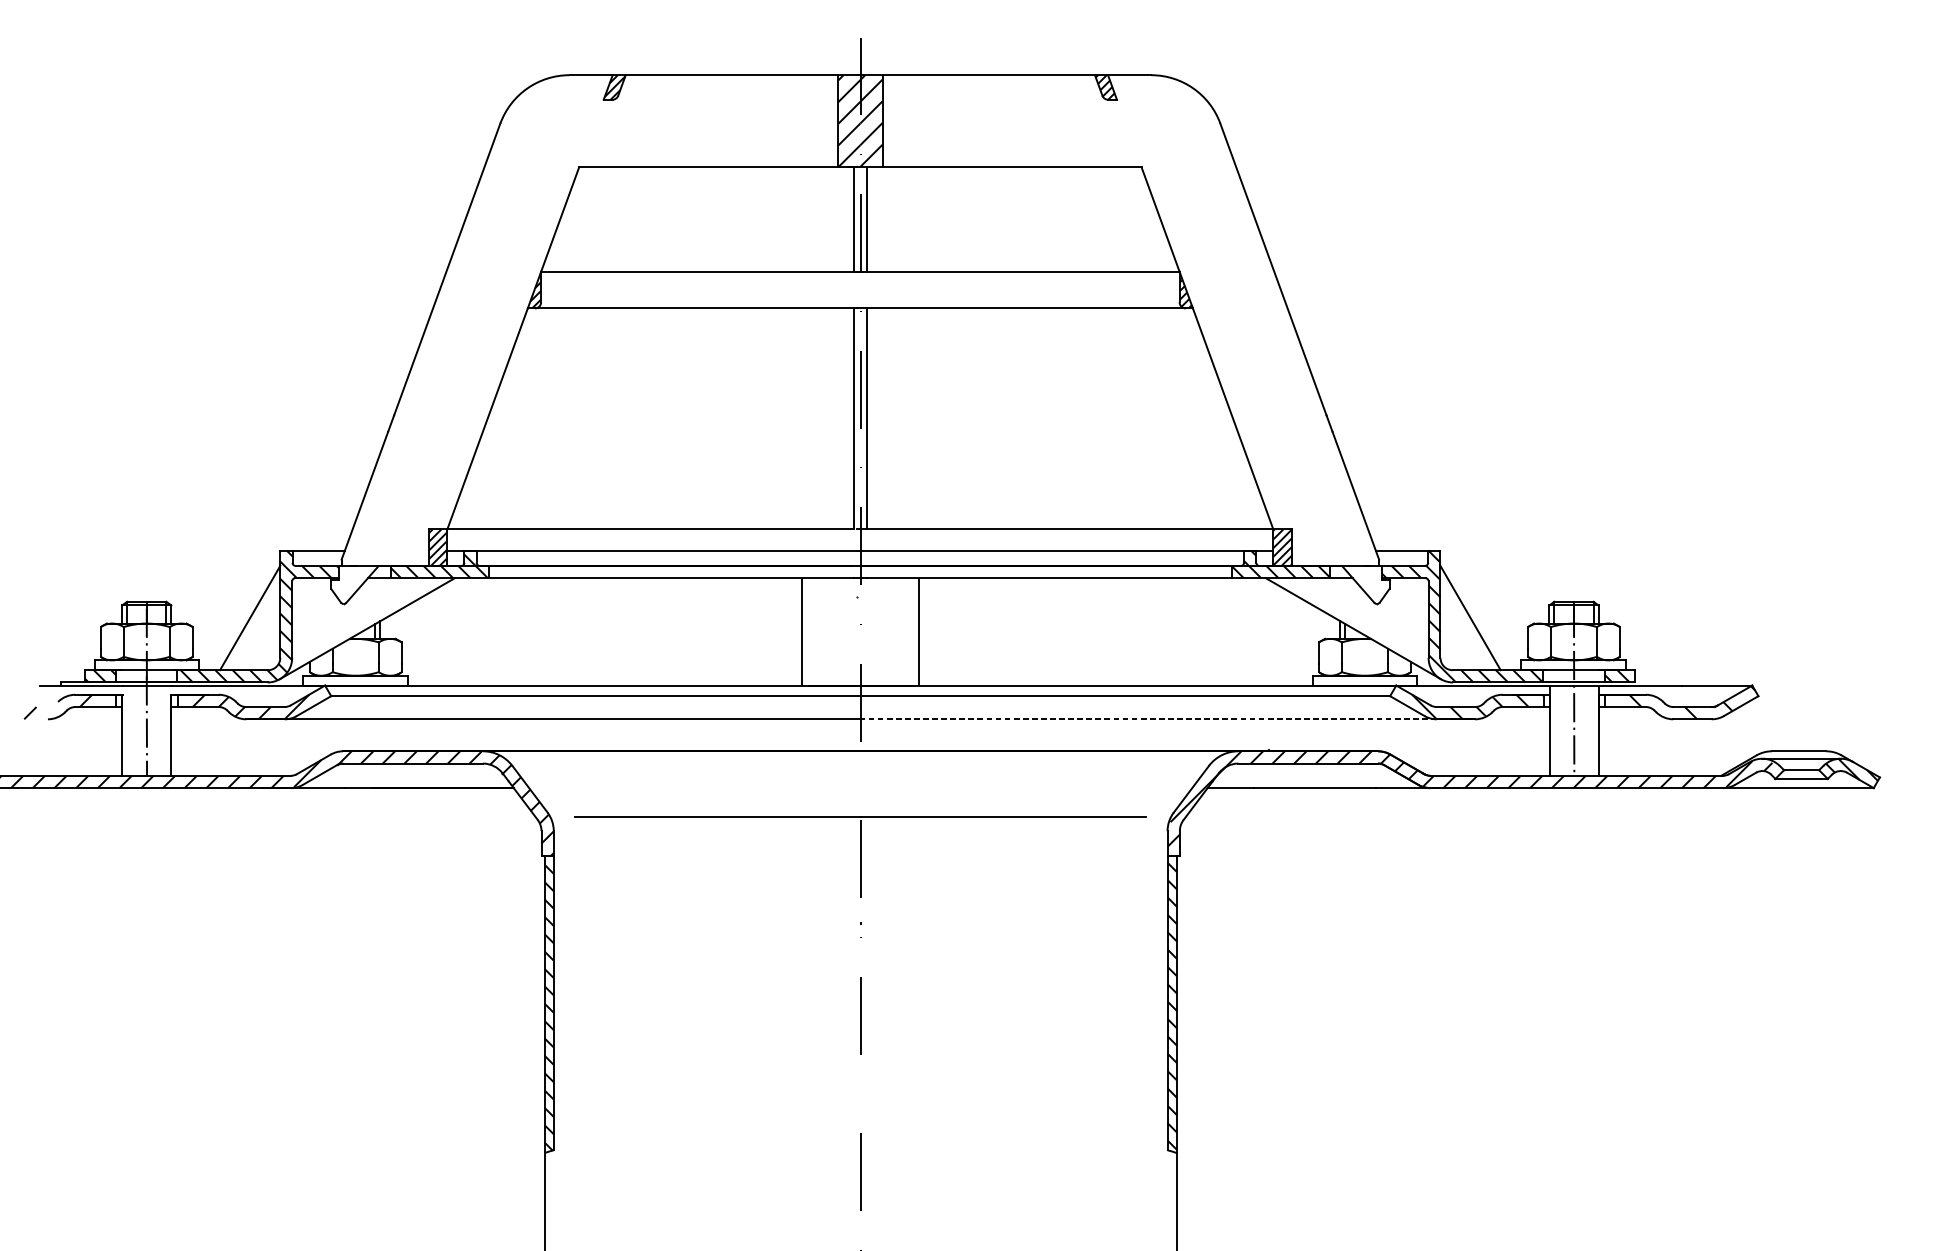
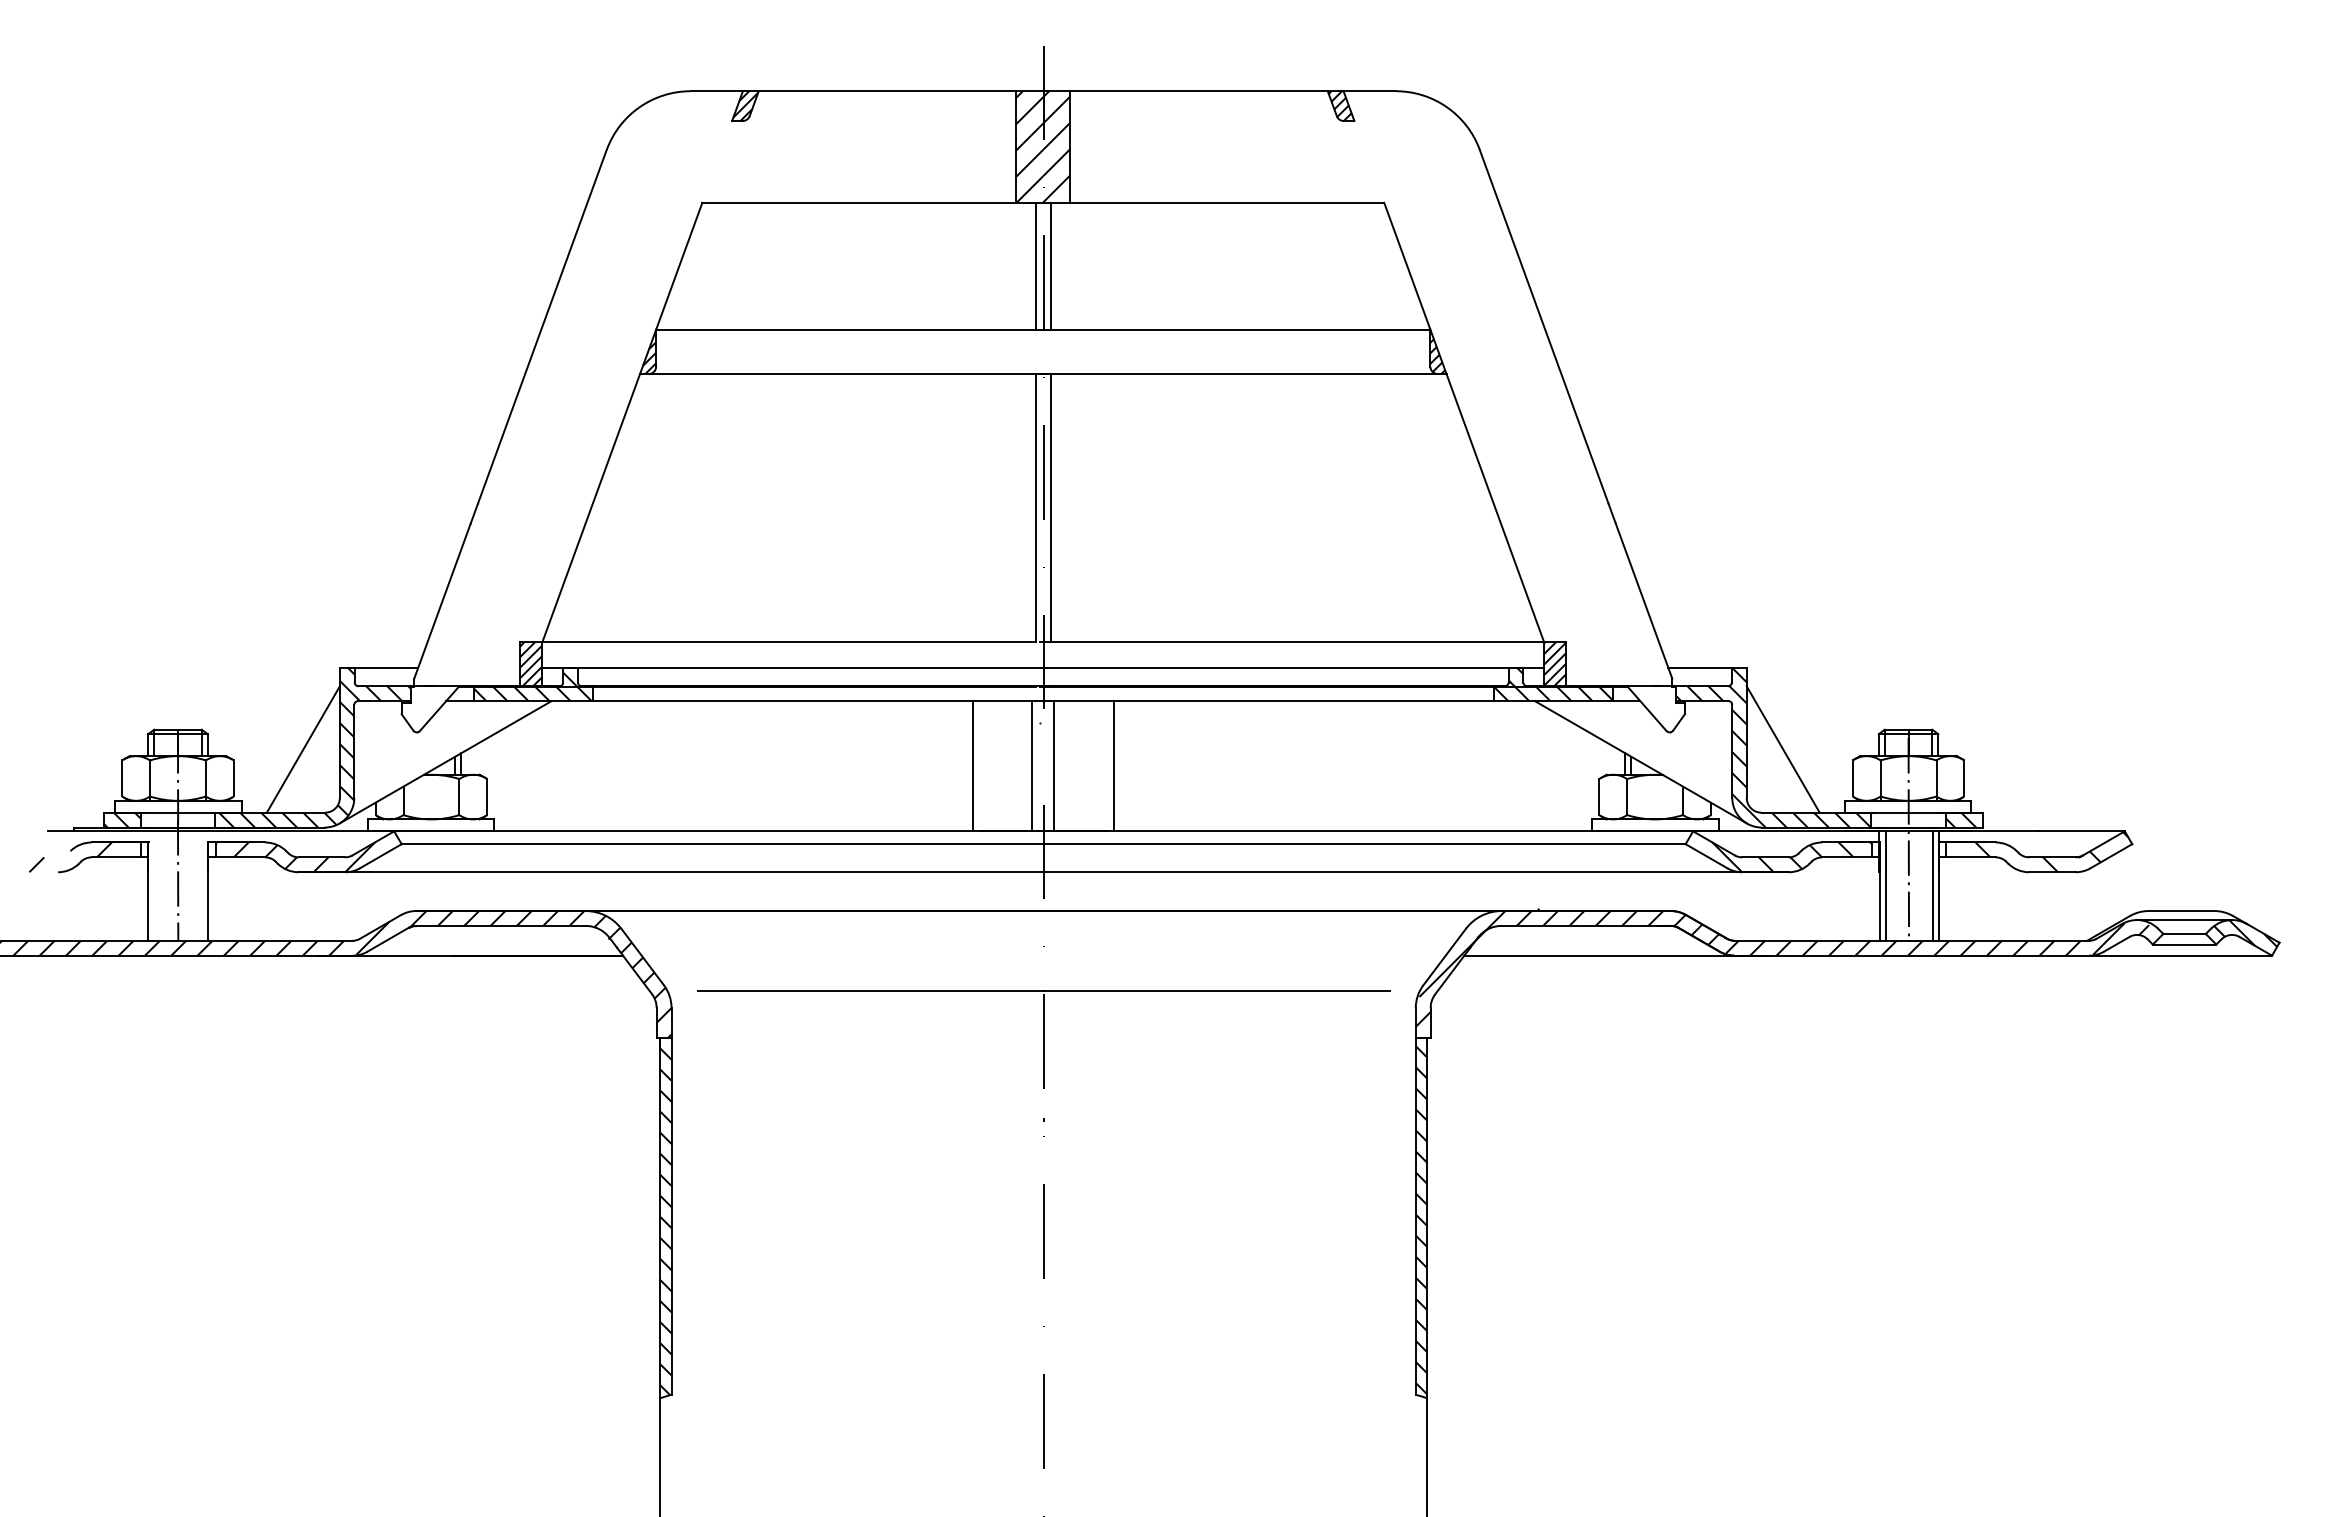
line: (851, 632) -> (1032, 766), added
line: (869, 632) -> (1054, 766), added
line: (1148, 719) -> (1392, 872), dashed -> solid
line: (1554, 730) -> (1885, 885), added
line: (1594, 730) -> (1933, 885), added

